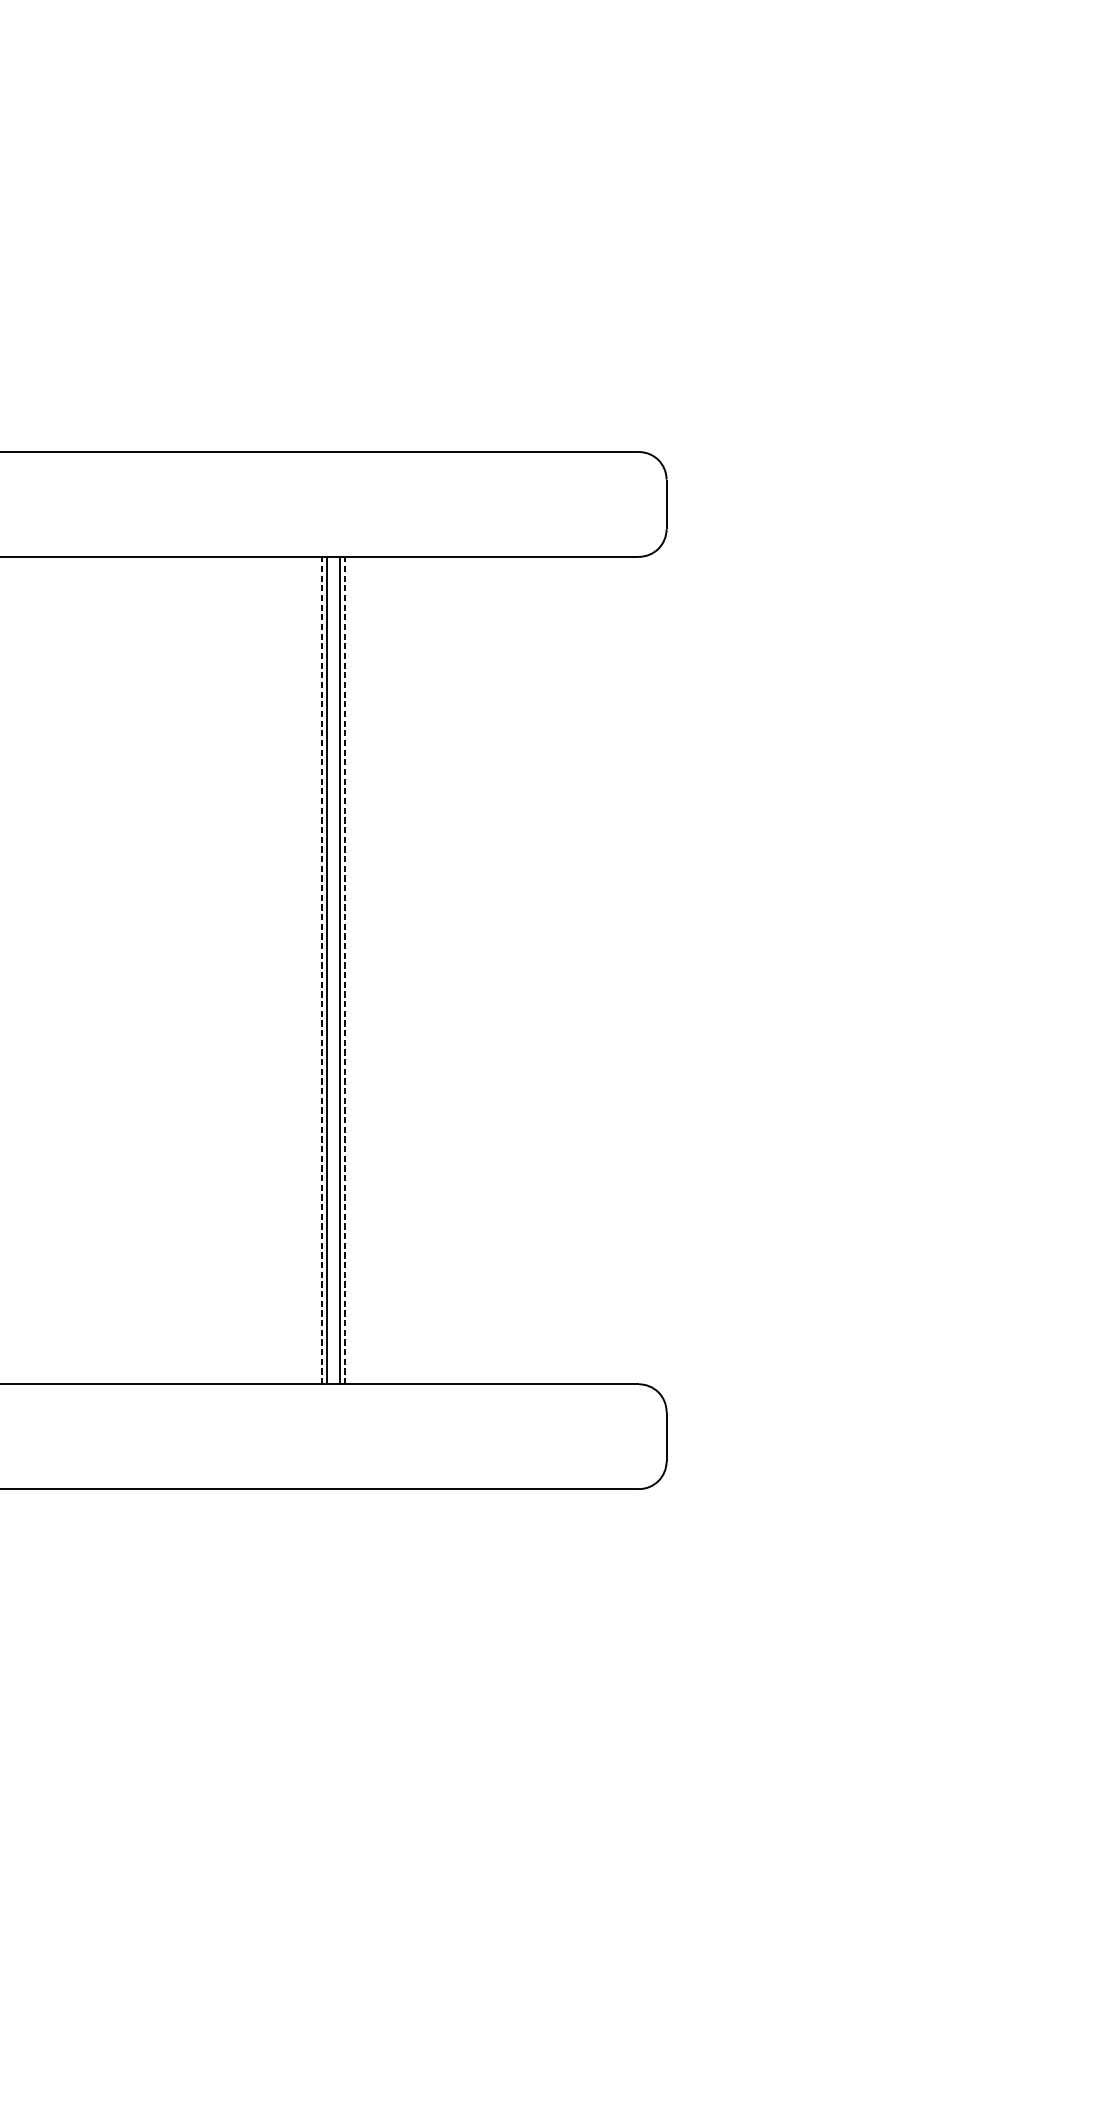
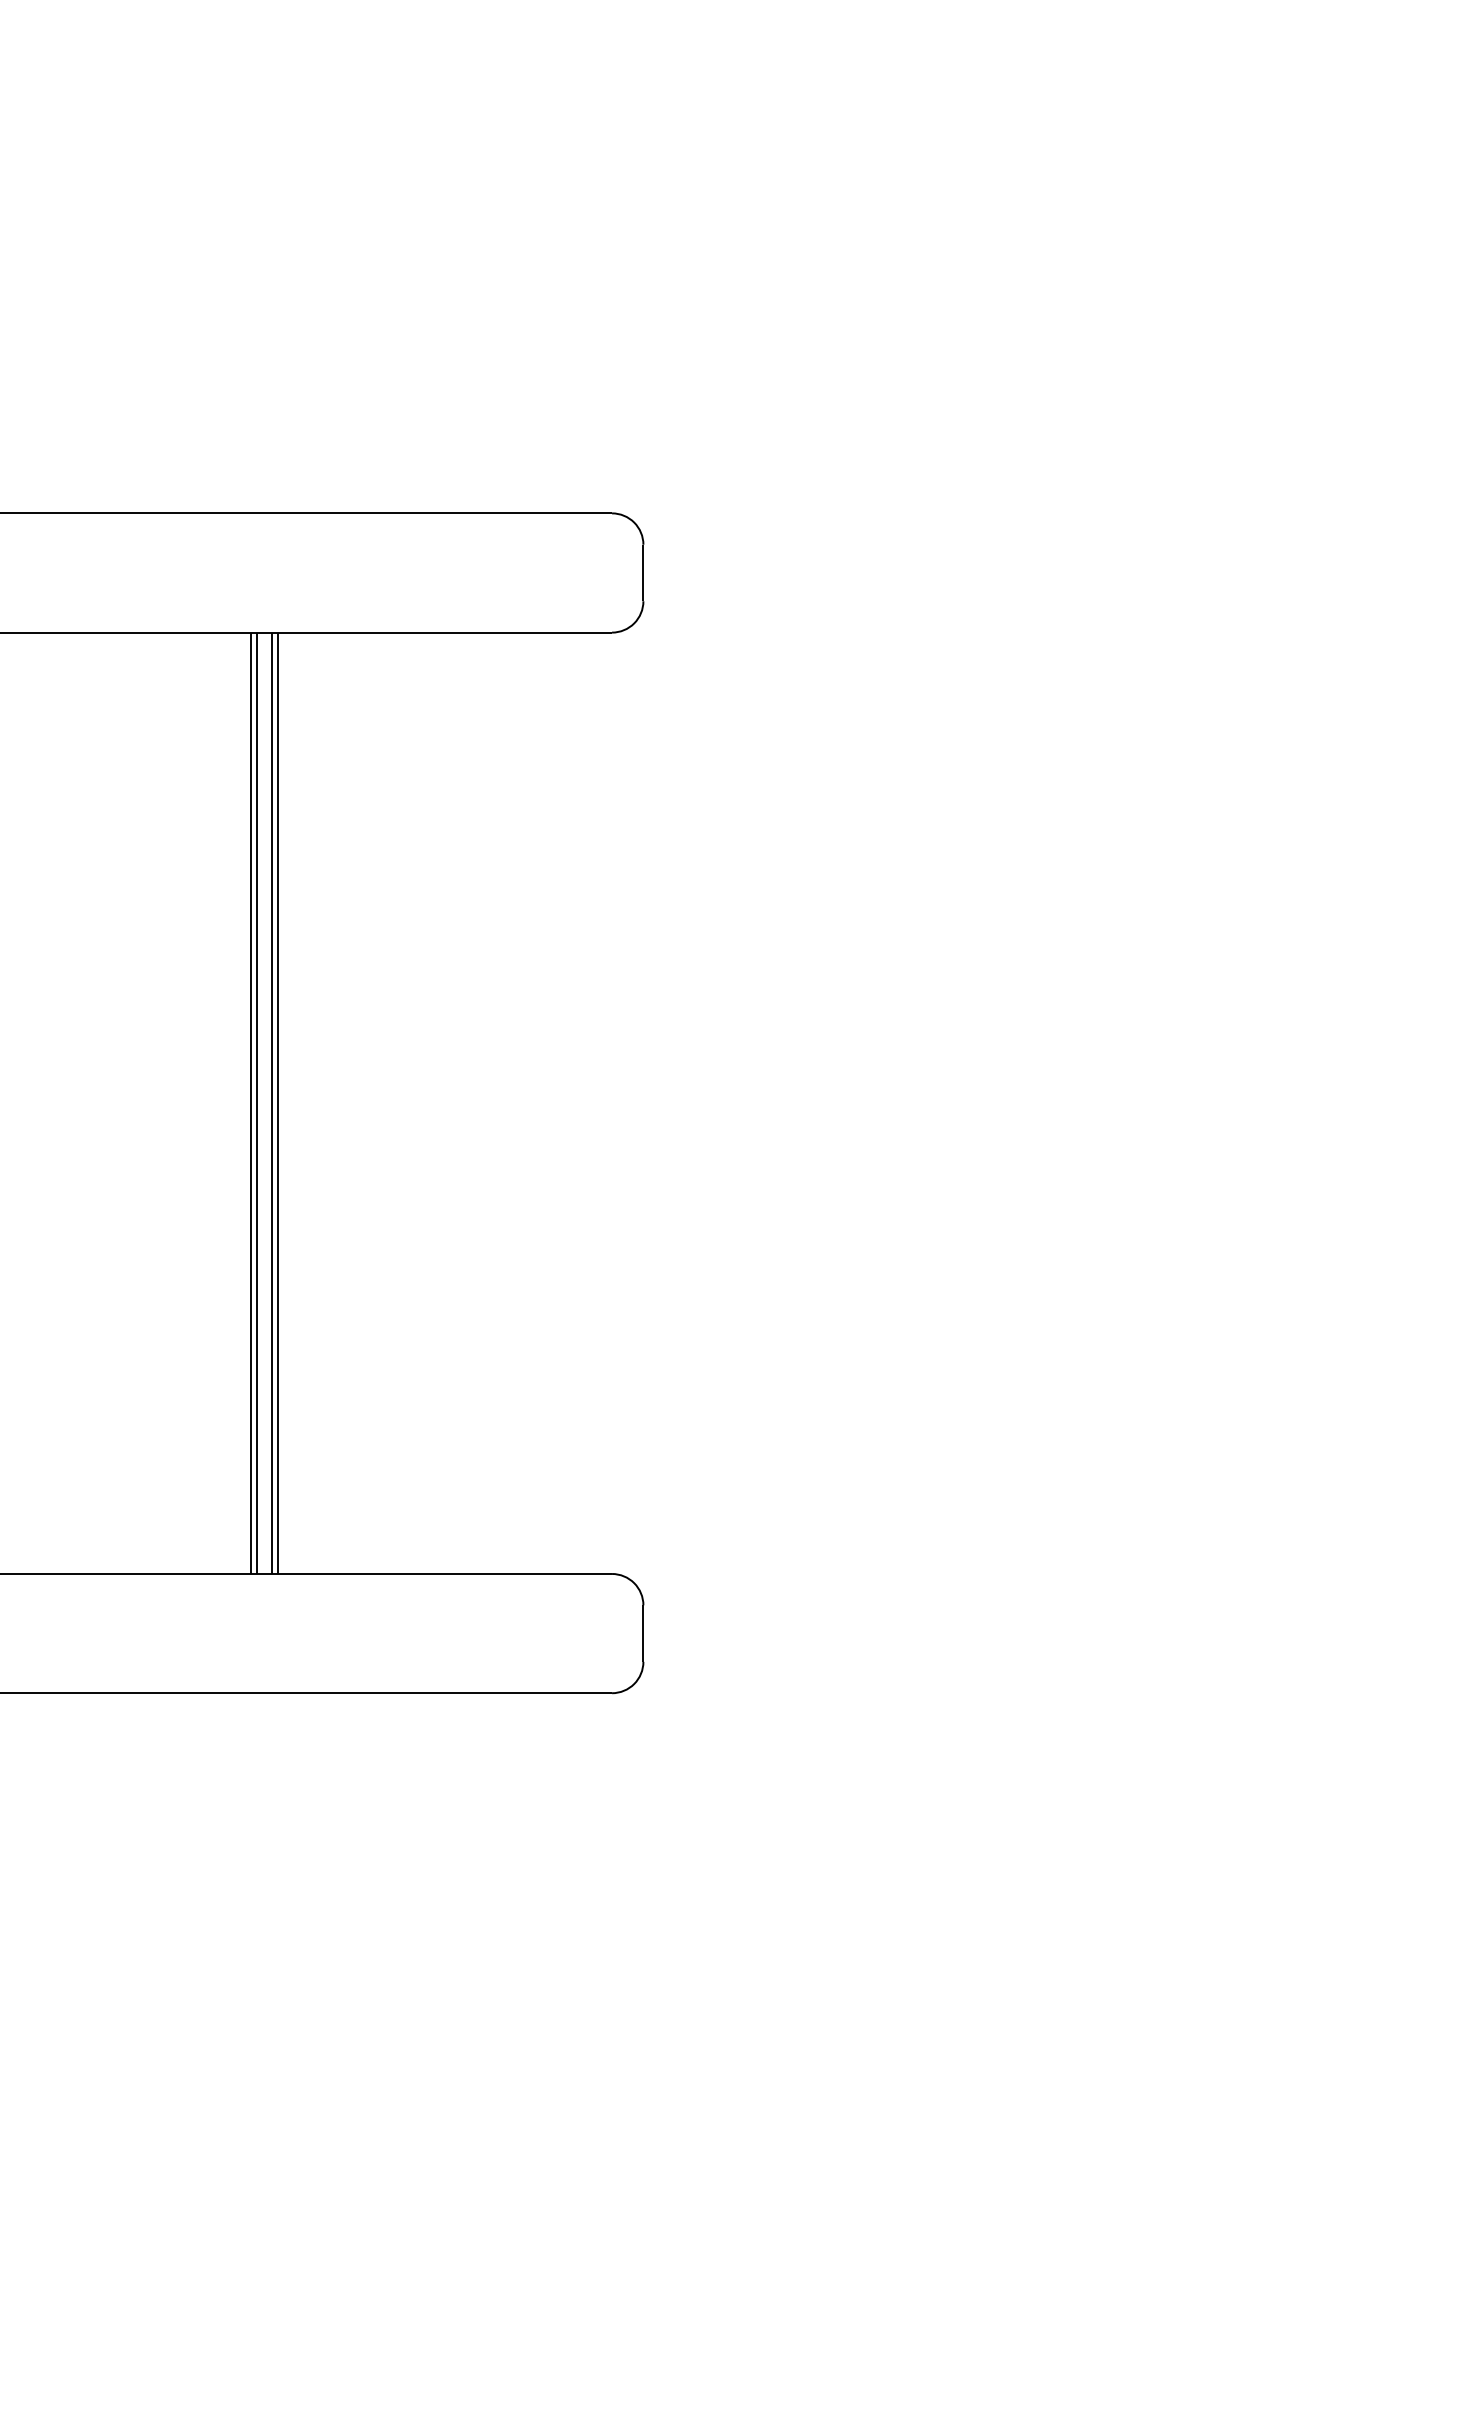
line: (321, 970) -> (250, 1103), dashed -> solid
line: (344, 970) -> (277, 1103), dashed -> solid

